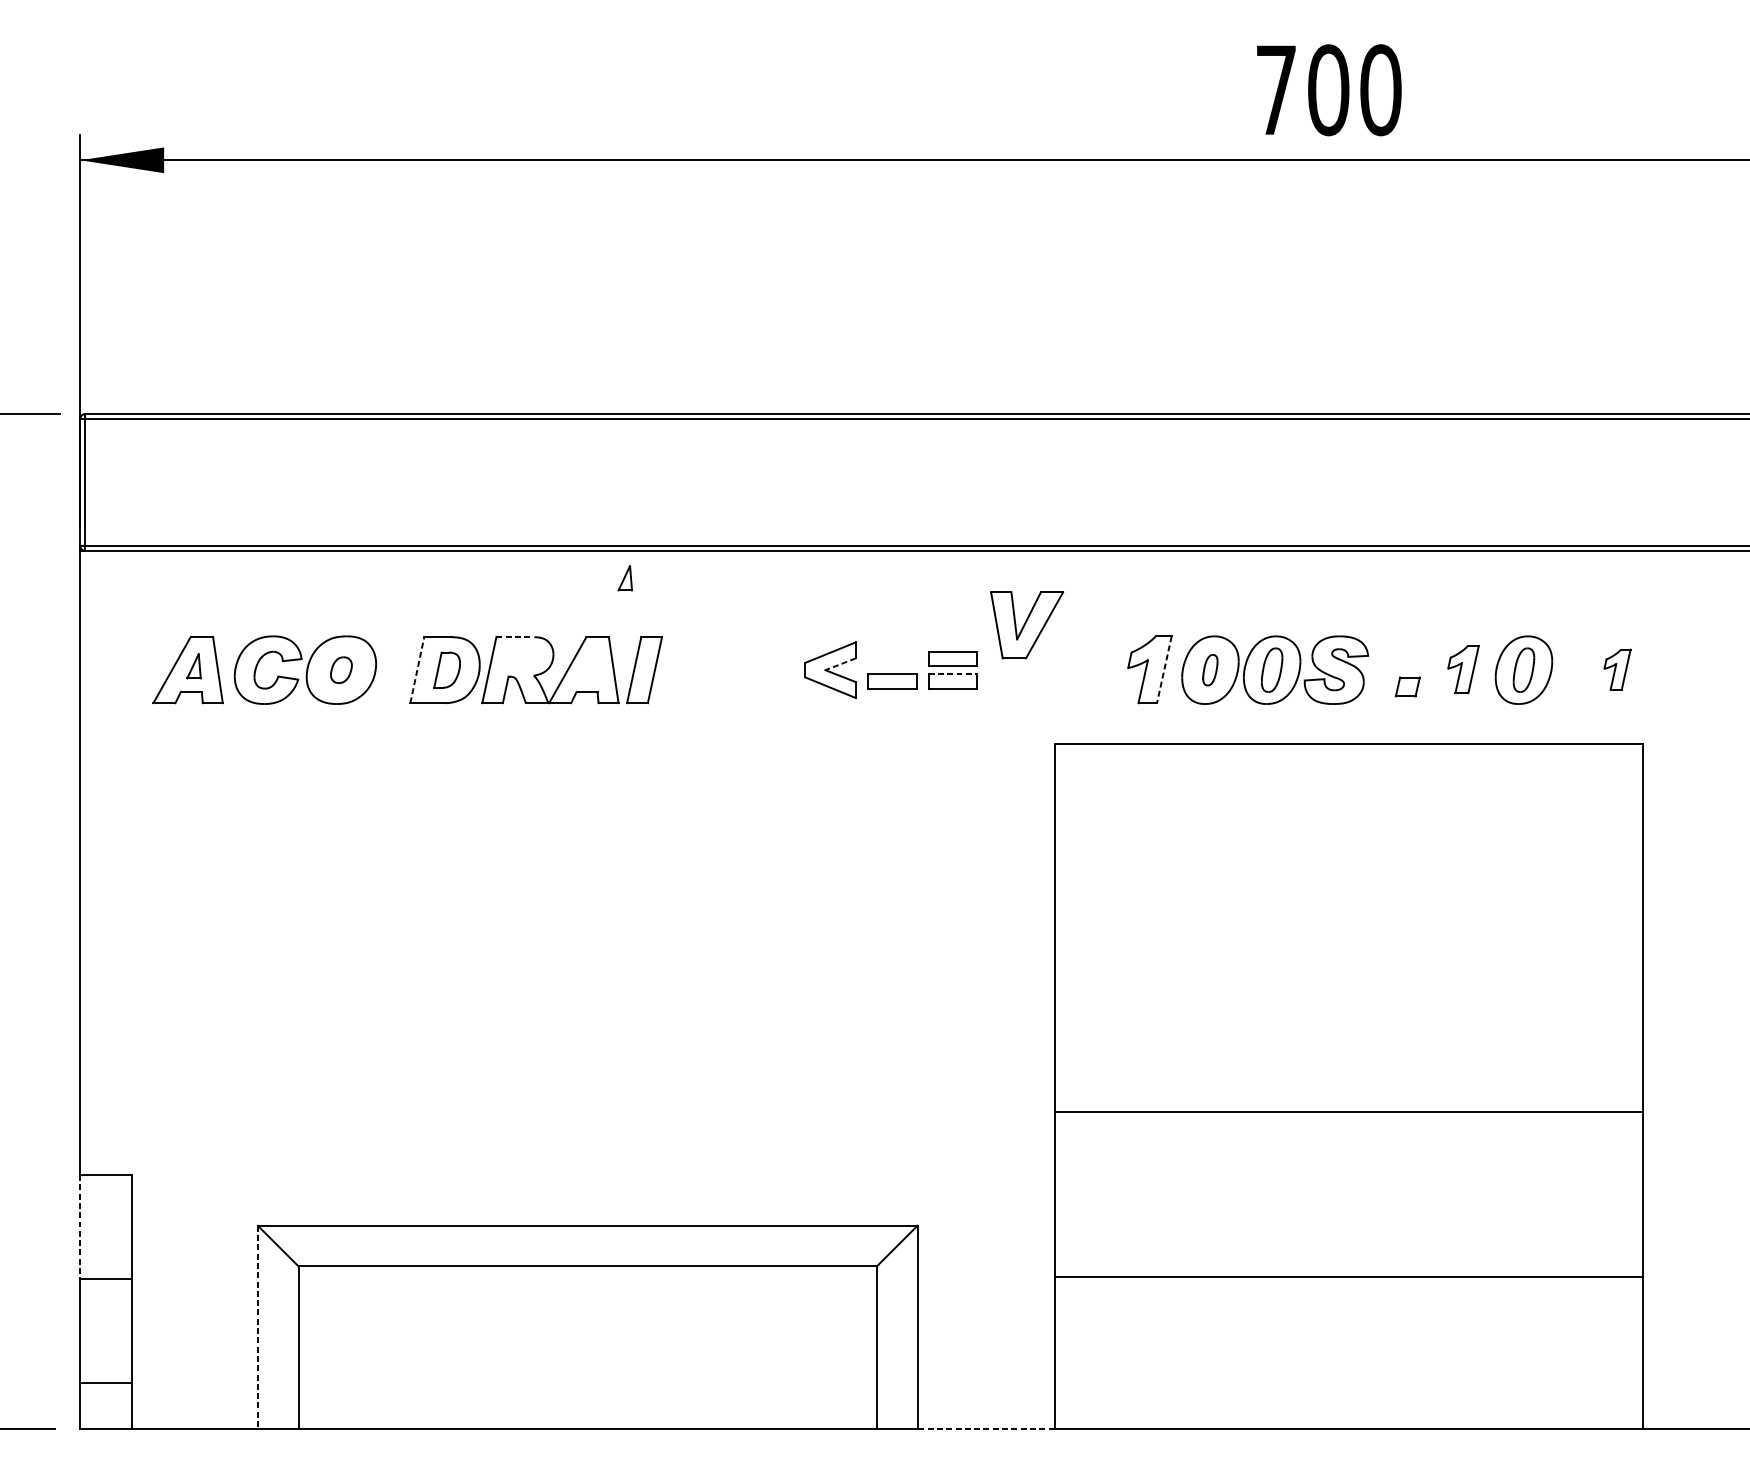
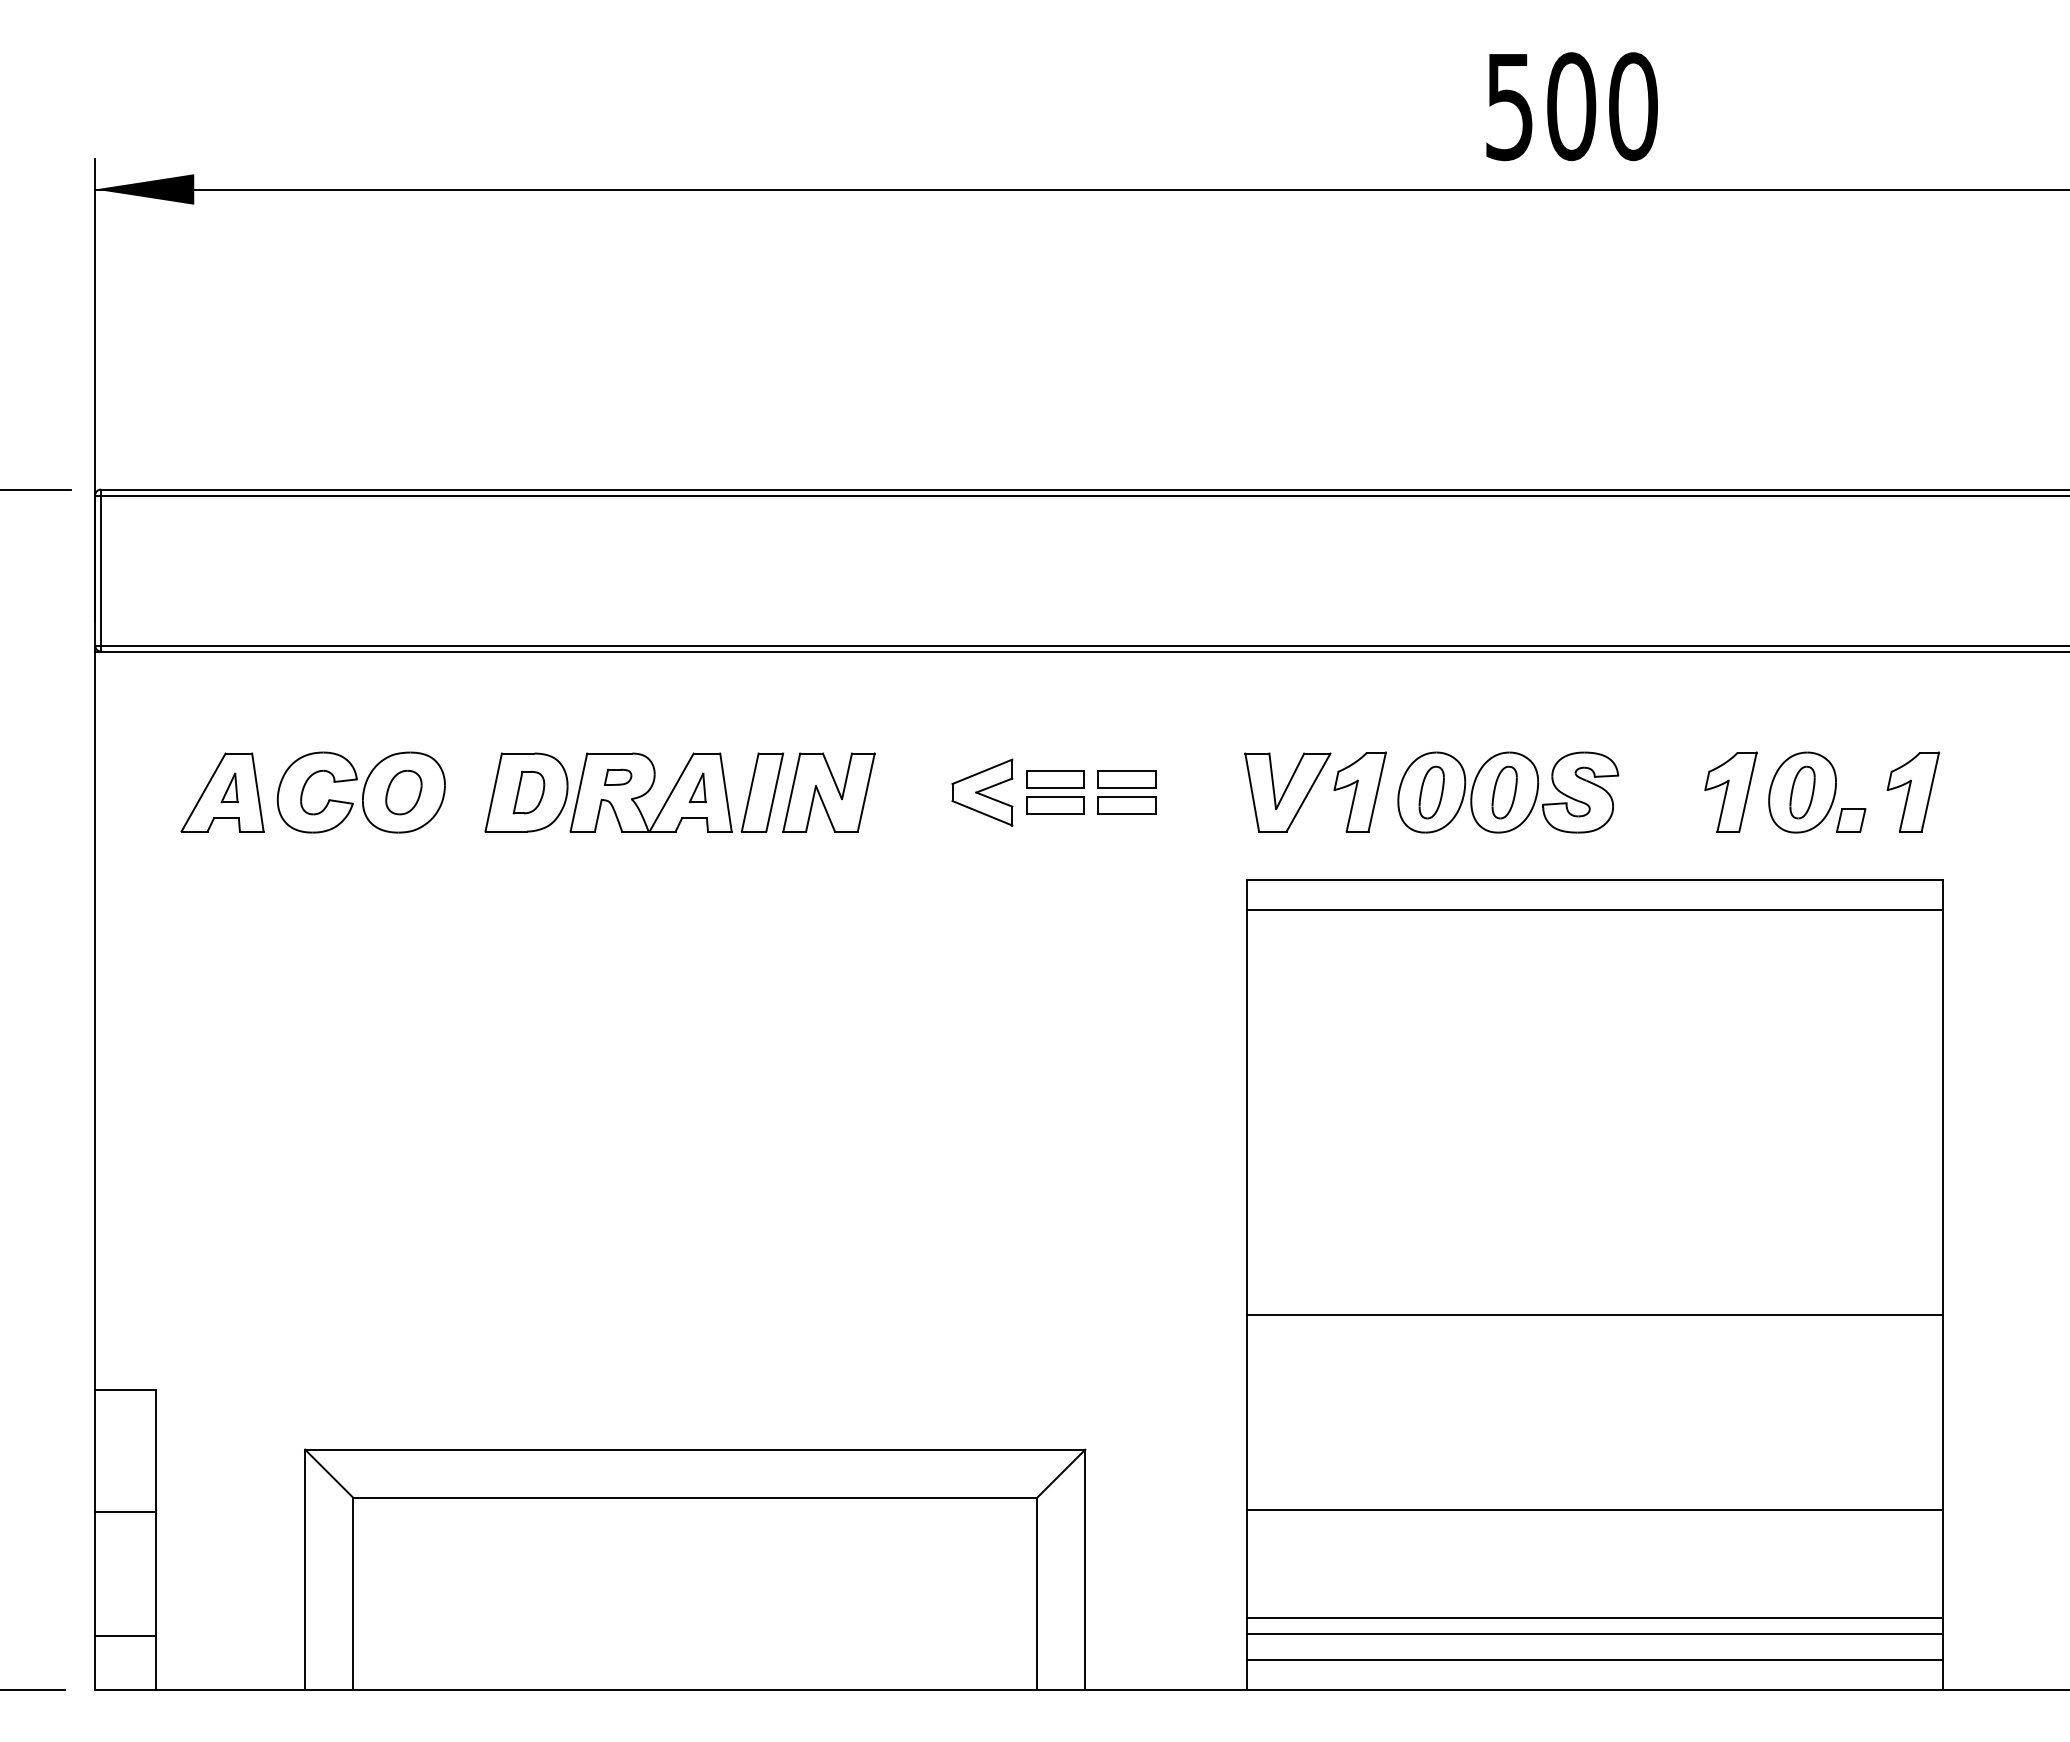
text: (1276, 90) -> (1509, 107), 700 -> 500
part: (625, 577) -> (697, 787), moved
part: (1026, 625) -> (1287, 792), moved
line: (515, 637) -> (609, 753), dashed -> solid
part: (522, 656) -> (617, 776), added
part: (892, 659) -> (1055, 779), added
line: (839, 664) -> (993, 785), dashed -> solid
part: (1463, 669) -> (1730, 791), size x1.43
part: (1616, 669) -> (1912, 791), size x1.67
part: (341, 670) -> (403, 792), size x1.43
line: (417, 670) -> (493, 792), dashed -> solid
part: (700, 670) -> (828, 792), added
line: (1164, 670) -> (1377, 792), dashed -> solid
part: (1210, 670) -> (1431, 792), size x1.43
line: (953, 674) -> (1127, 797), dashed -> solid
part: (1408, 687) -> (1851, 820), moved
line: (1348, 769) -> (1595, 909), added
line: (80, 1227) -> (95, 1451), dashed -> solid
line: (258, 1327) -> (305, 1570), dashed -> solid
line: (1348, 1367) -> (1595, 1617), added
line: (1348, 1381) -> (1595, 1633), added
line: (1348, 1403) -> (1595, 1659), added
line: (985, 1428) -> (1165, 1689), dashed -> solid

